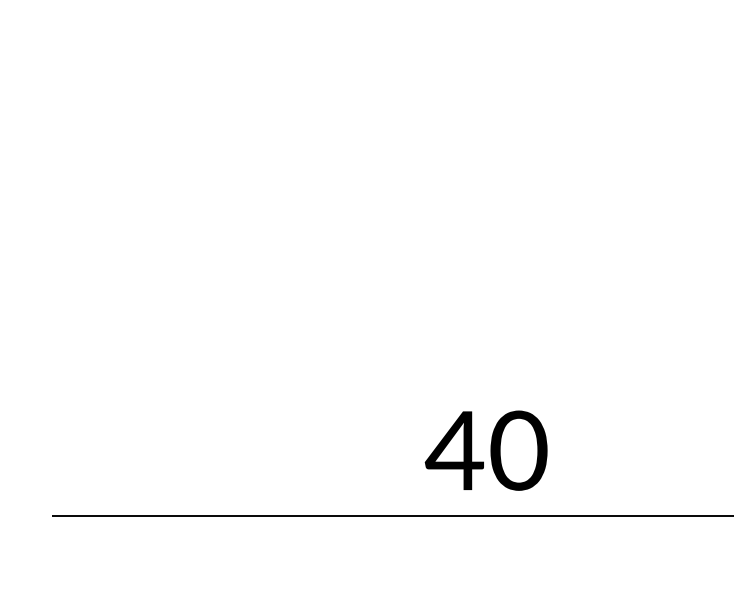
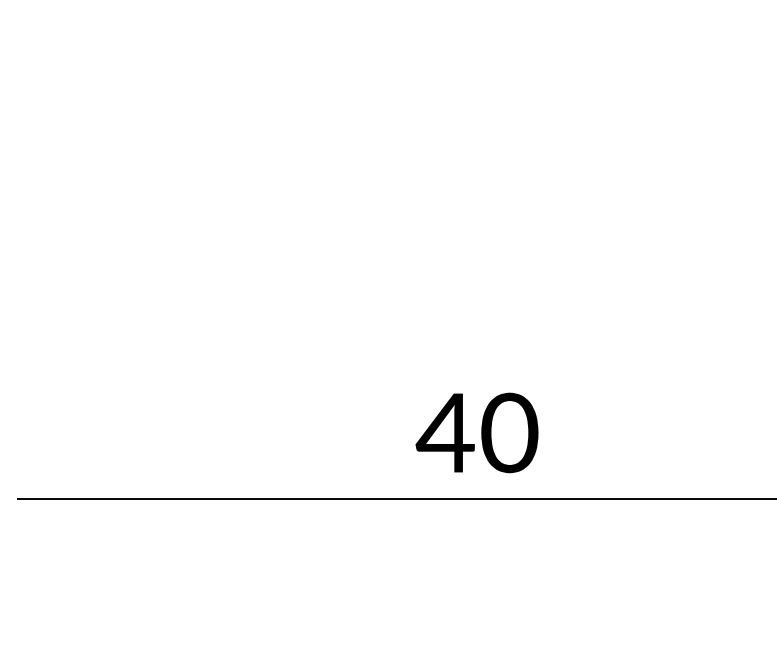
text: (485, 450) -> (476, 432), moved

